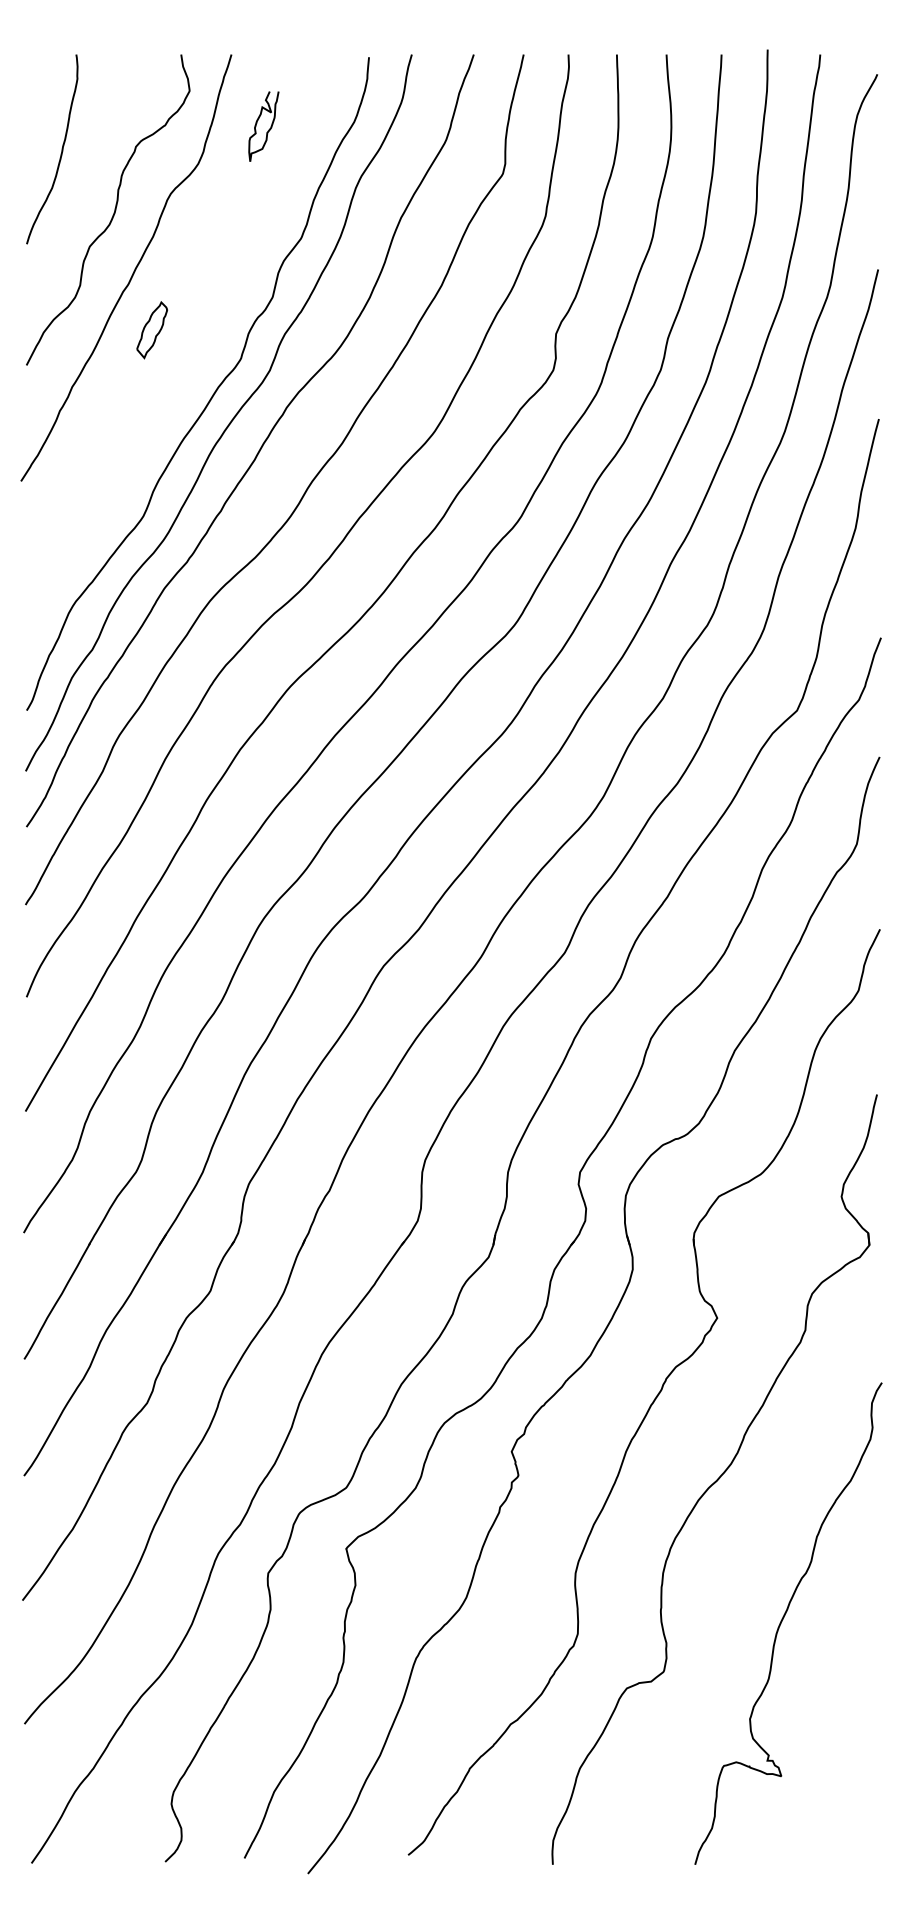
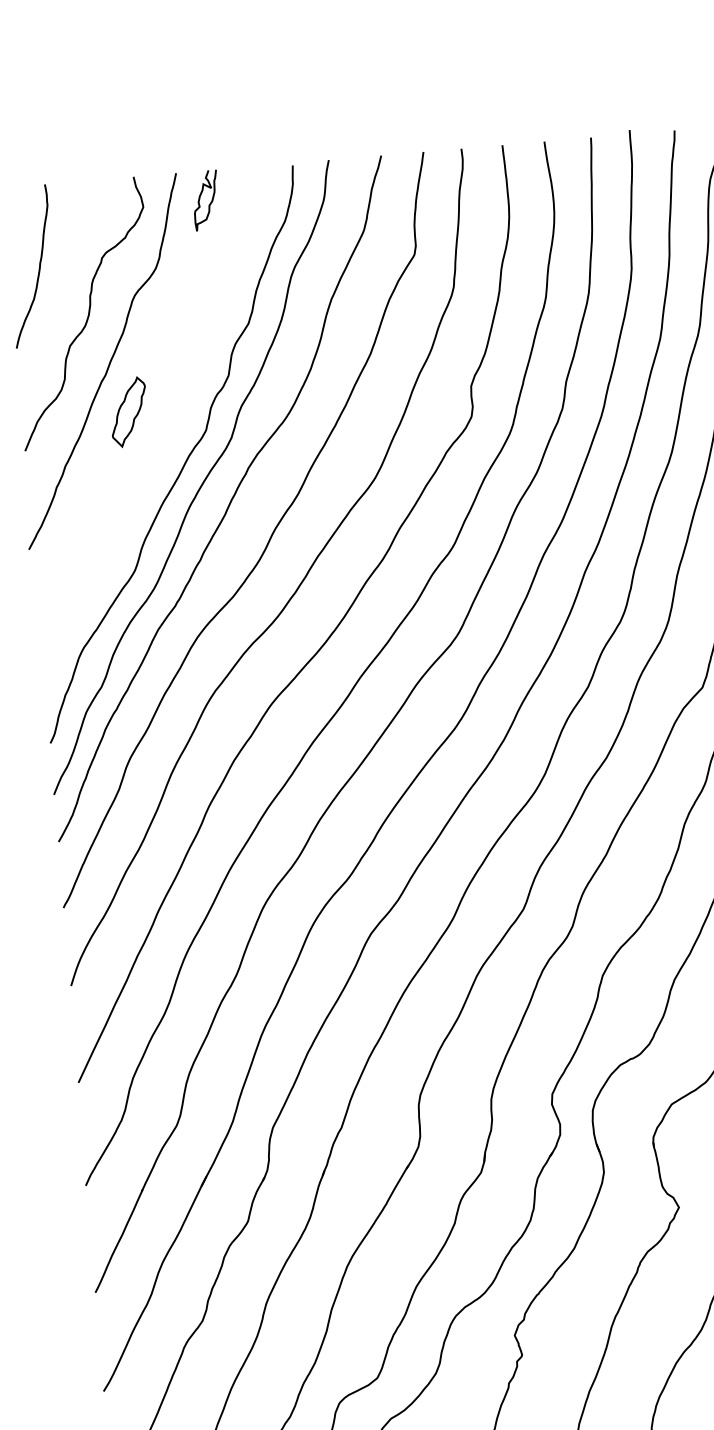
curve: (268, 129) -> (210, 202), moved
part: (152, 330) -> (129, 412), size x1.43

